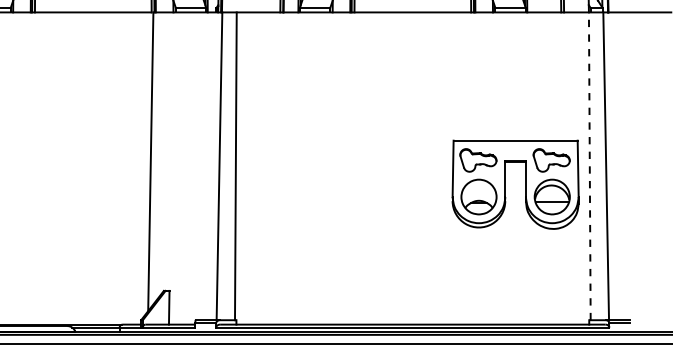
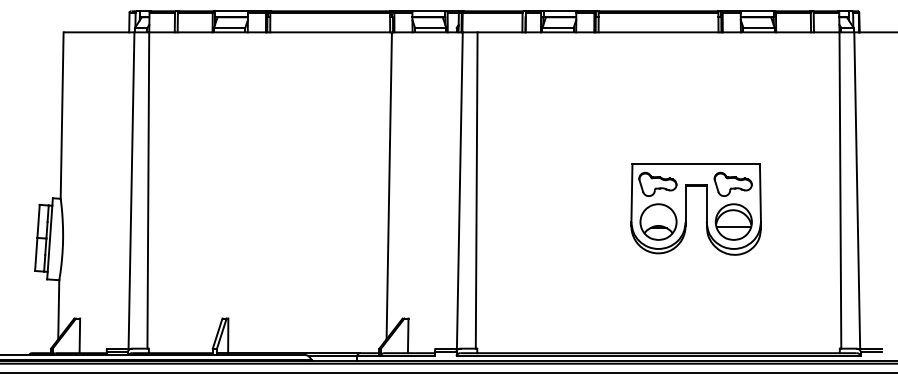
line: (589, 166) -> (840, 190), dashed -> solid
part: (506, 184) -> (686, 209), moved

